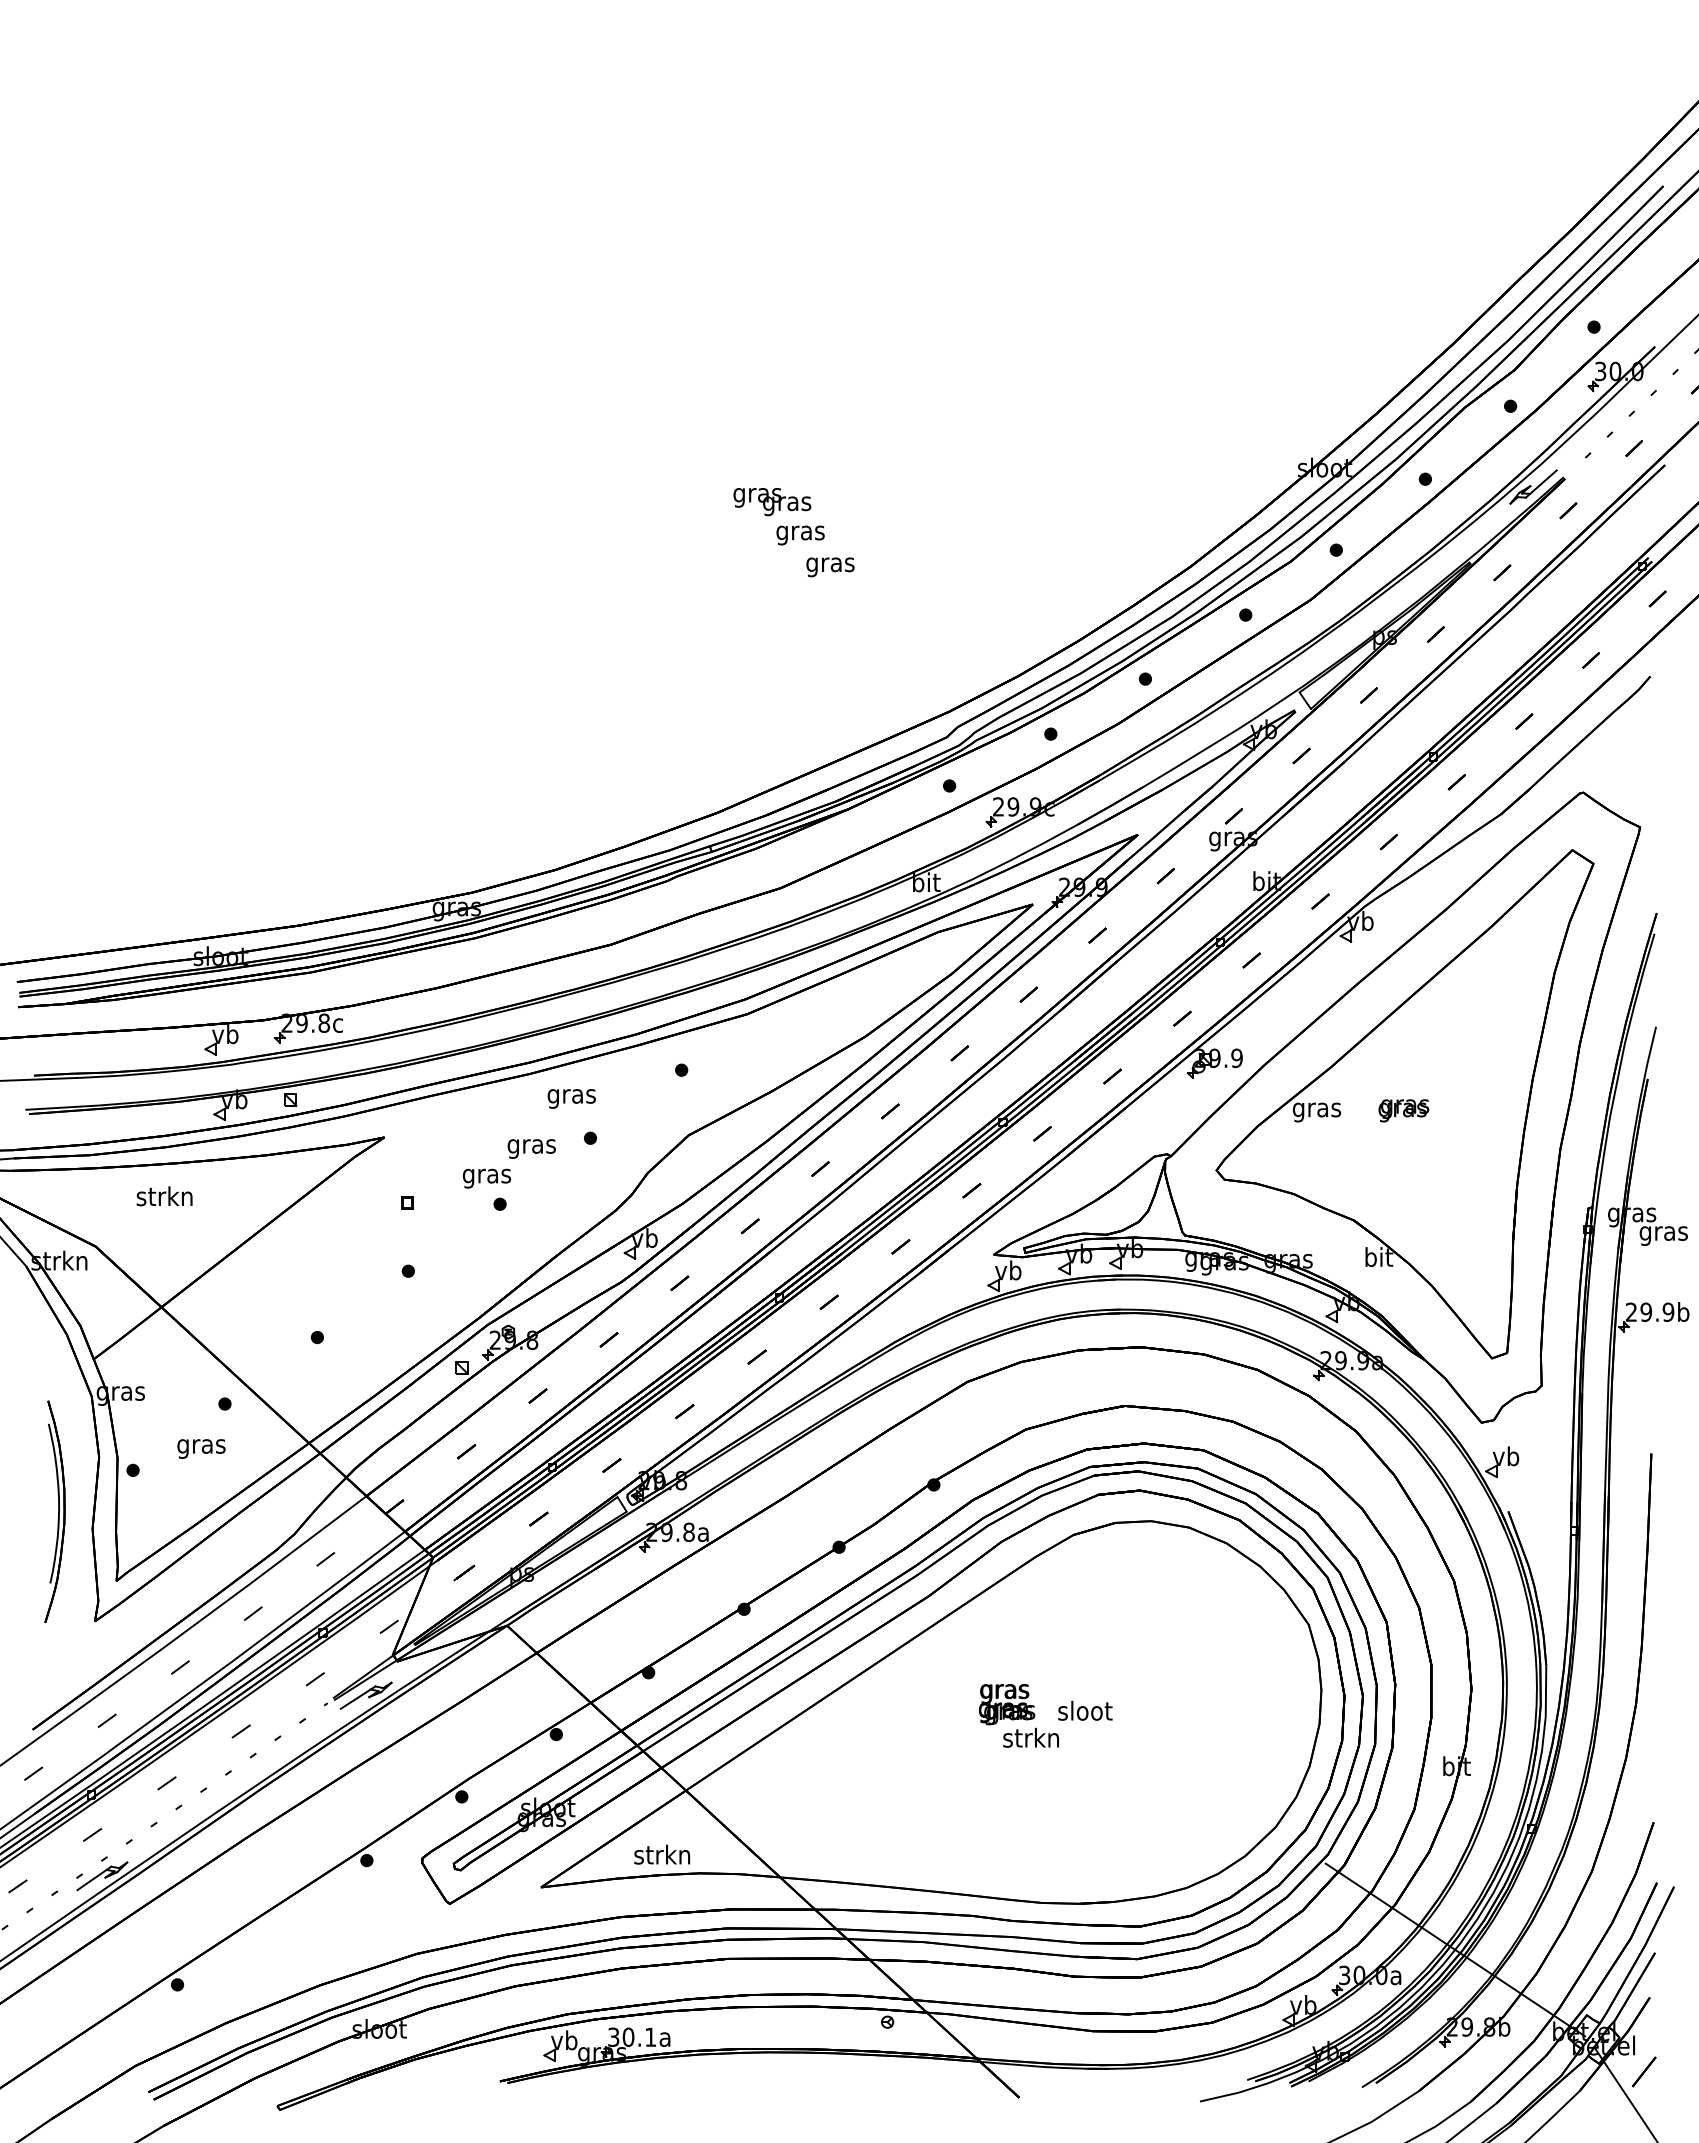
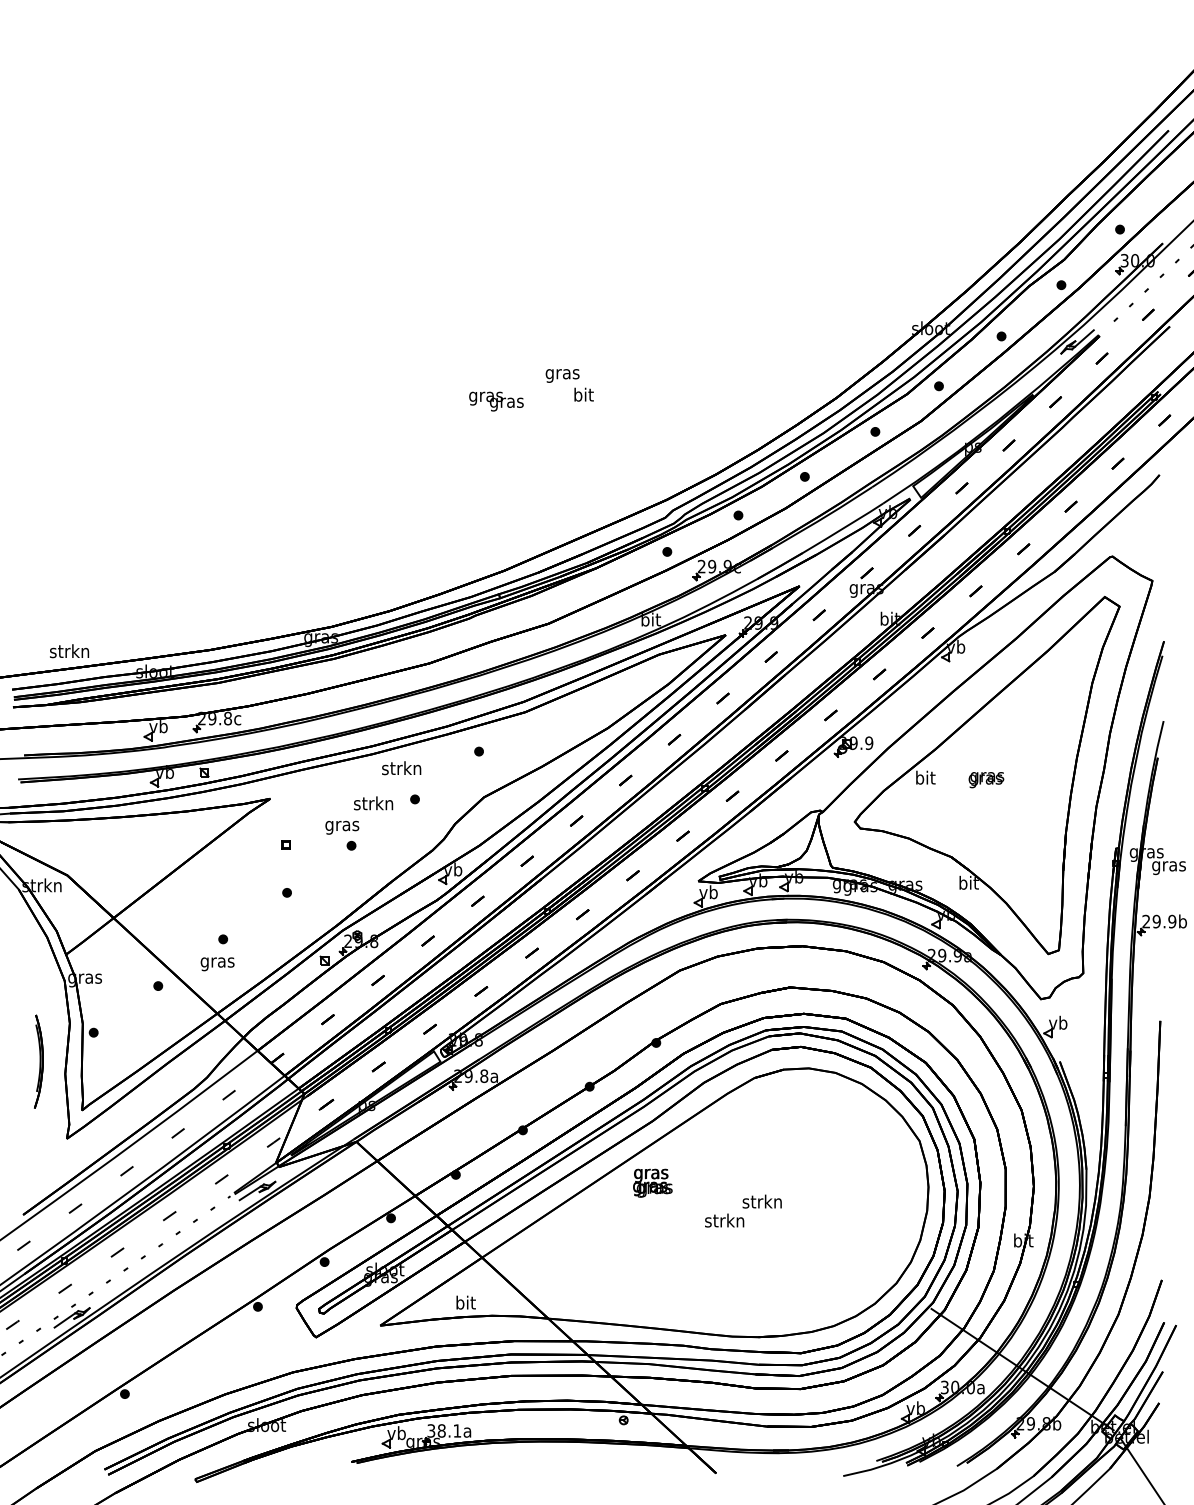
text: (772, 502) -> (496, 401), moved
text: (830, 564) -> (583, 396), gras -> bit
text: (571, 1095) -> (401, 769), gras -> strkn
text: (1316, 1109) -> (925, 779), gras -> bit
text: (531, 1146) -> (373, 805), gras -> strkn
text: (164, 1196) -> (69, 651), moved
text: (201, 1448) -> (217, 963), moved
part: (54, 1511) -> (38, 1061), size x0.6
text: (1007, 1704) -> (653, 1183), moved
text: (1084, 1710) -> (762, 1201), sloot -> strkn
text: (662, 1854) -> (465, 1302), strkn -> bit
text: (628, 2037) -> (441, 1431), 30.1a -> 38.1a
line: (1644, 2071) -> (1155, 1455), removed

